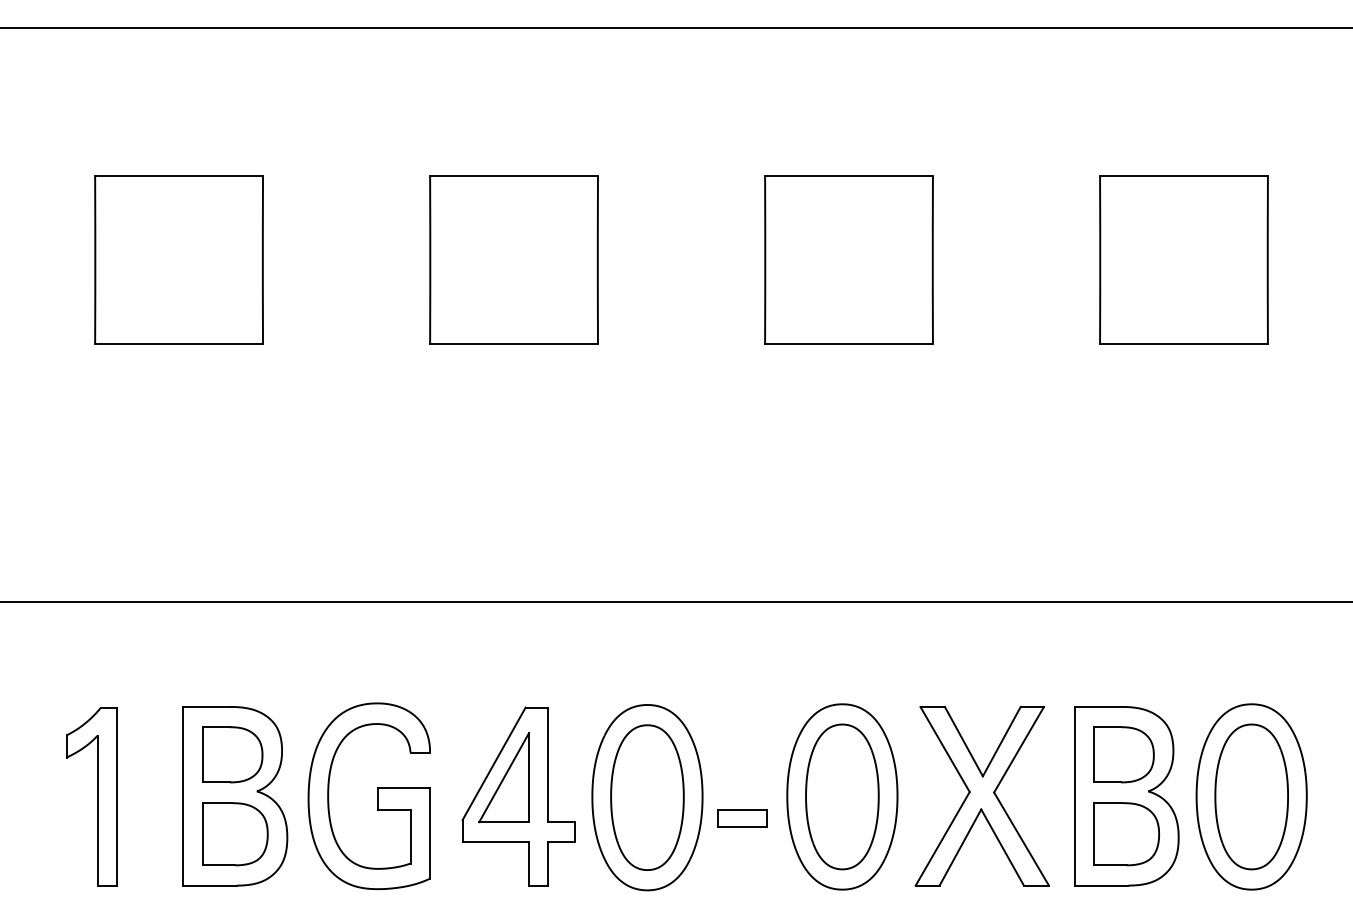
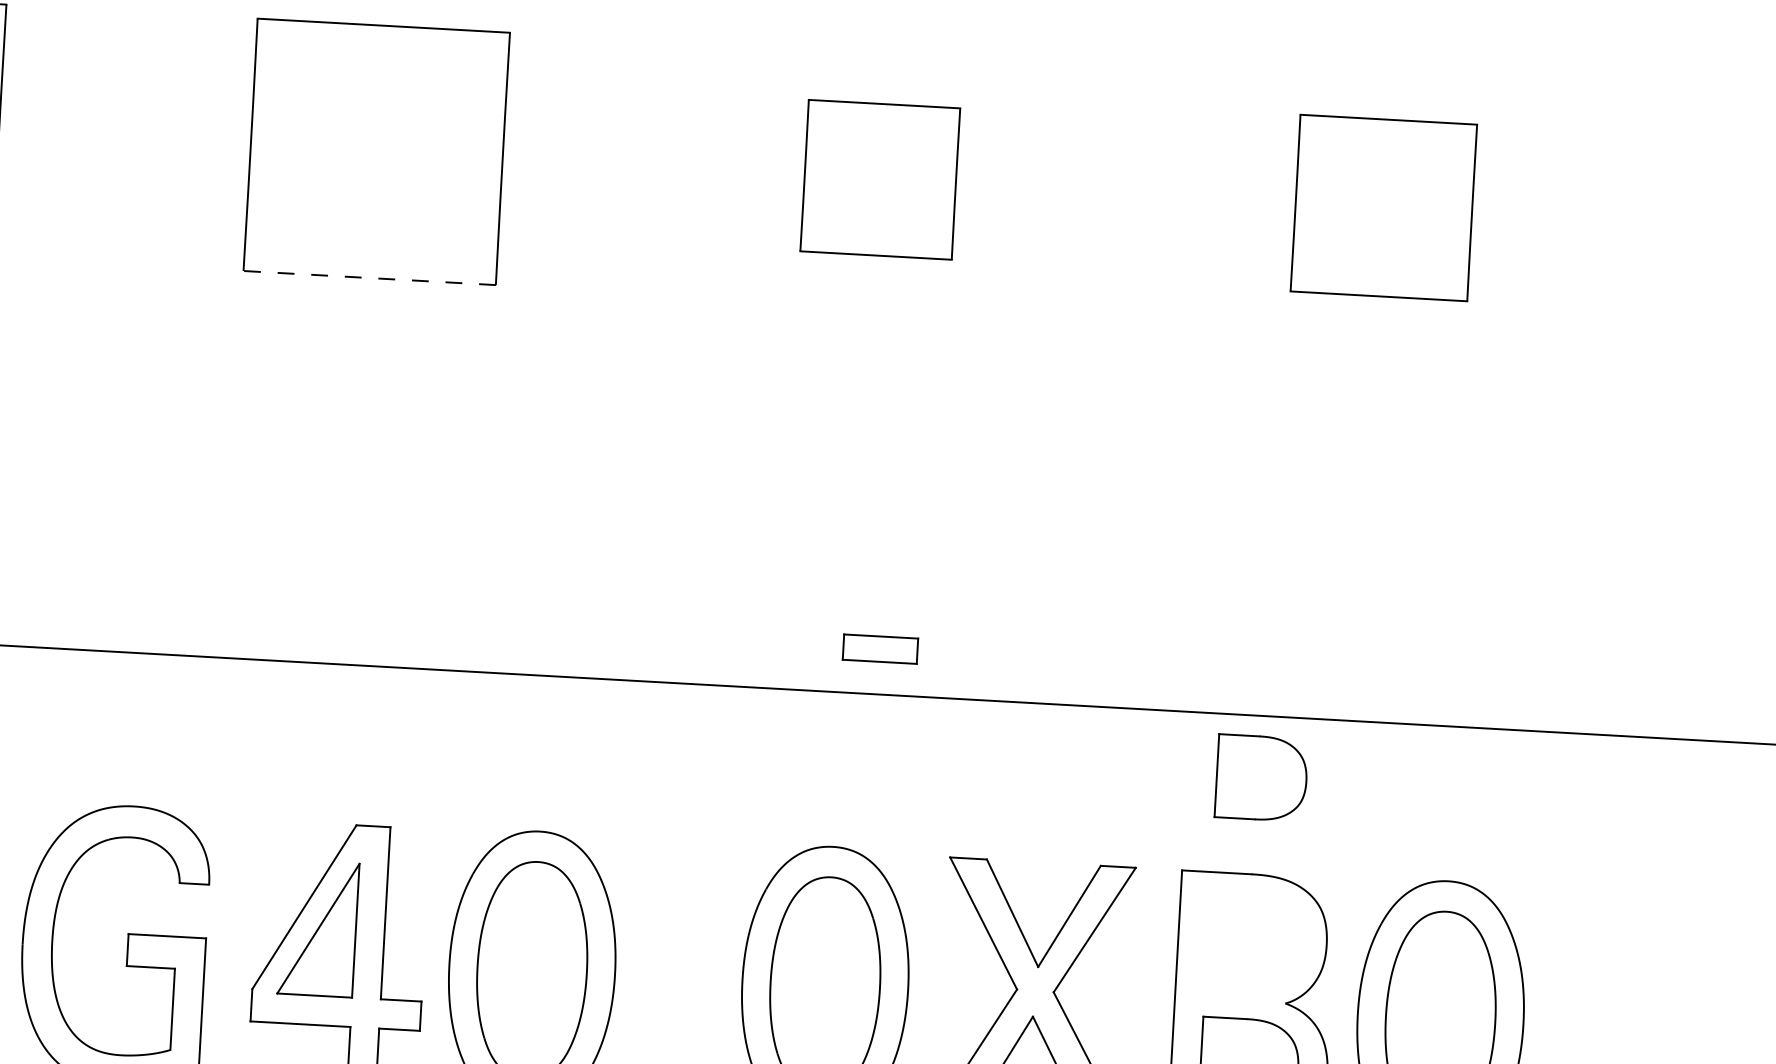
part: (848, 259) -> (879, 178), size x0.6
part: (1183, 259) -> (1383, 206), size x0.7
line: (514, 344) -> (370, 278), solid -> dashed
part: (1123, 754) -> (1260, 777), moved
part: (742, 818) -> (880, 649), moved

